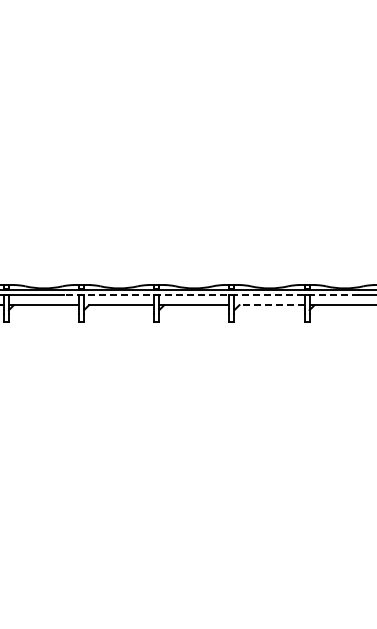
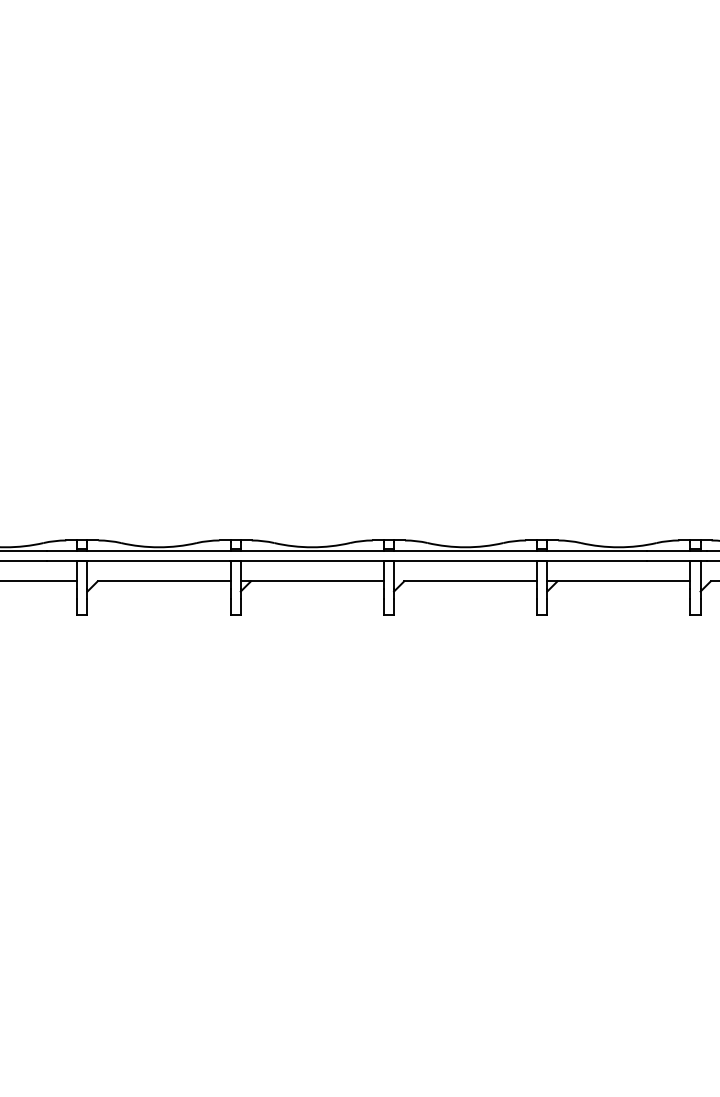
line: (210, 295) -> (345, 561), dashed -> solid
line: (272, 305) -> (471, 582), dashed -> solid

